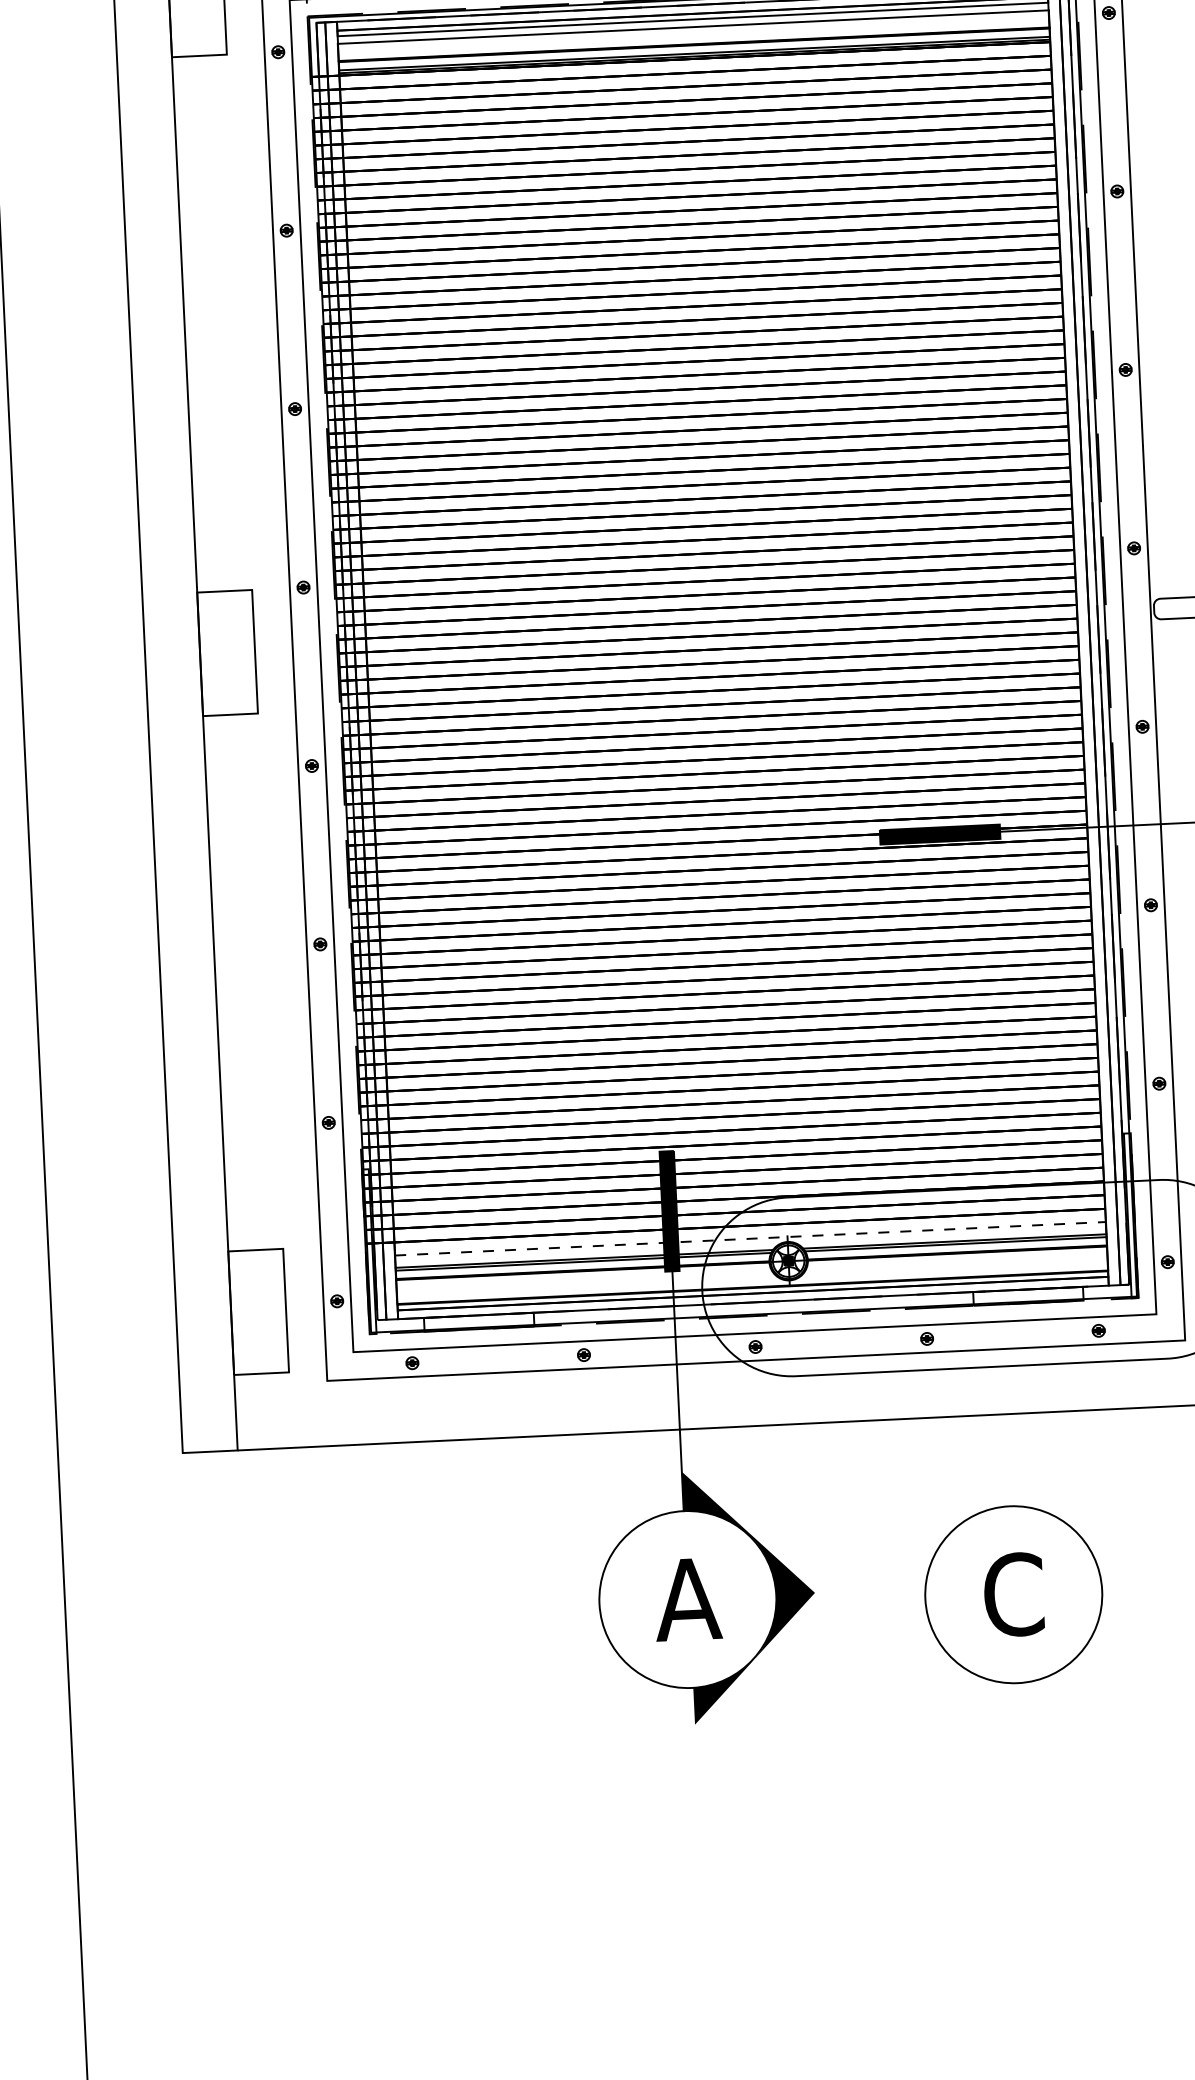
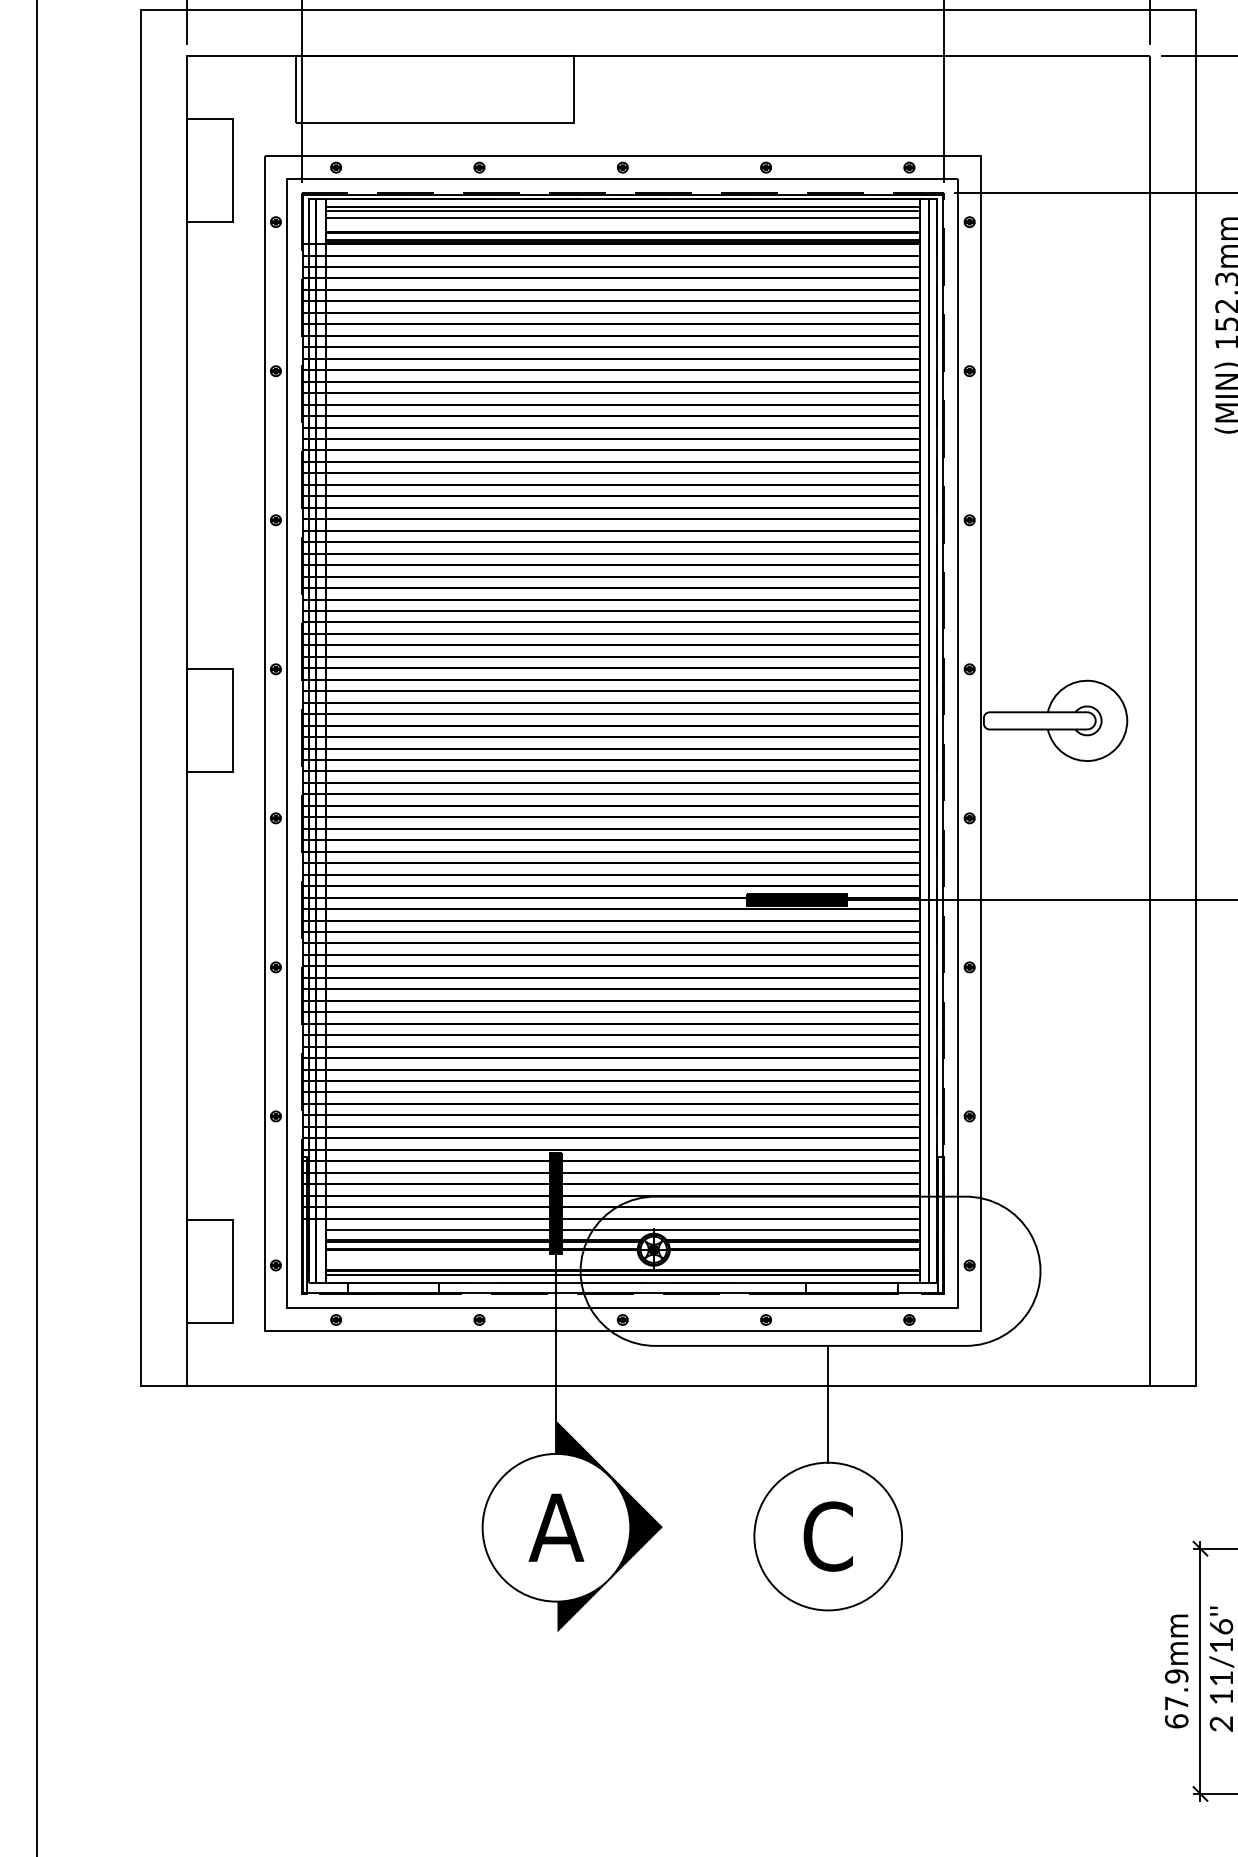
line: (750, 1238) -> (622, 1229), dashed -> solid
line: (1006, 1435) -> (828, 1403), added

